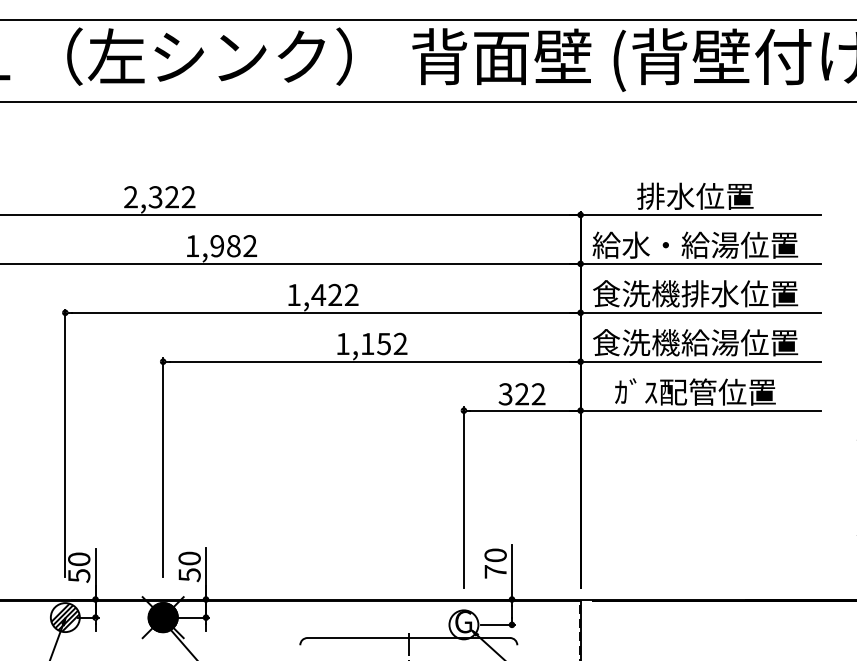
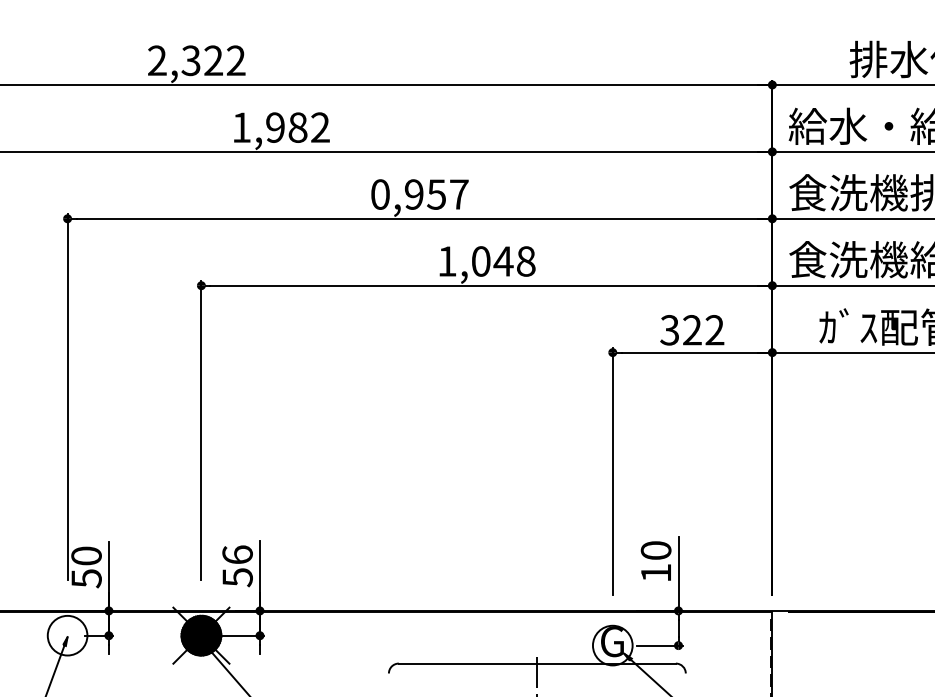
text: (322, 294) -> (419, 193), 1,422 -> 0,957
text: (384, 343) -> (504, 260), 1,152 -> 1,048
text: (189, 558) -> (237, 554), 50 -> 56
text: (495, 571) -> (655, 572), 70 -> 10
hatch: (65, 617) -> (67, 635), removed

